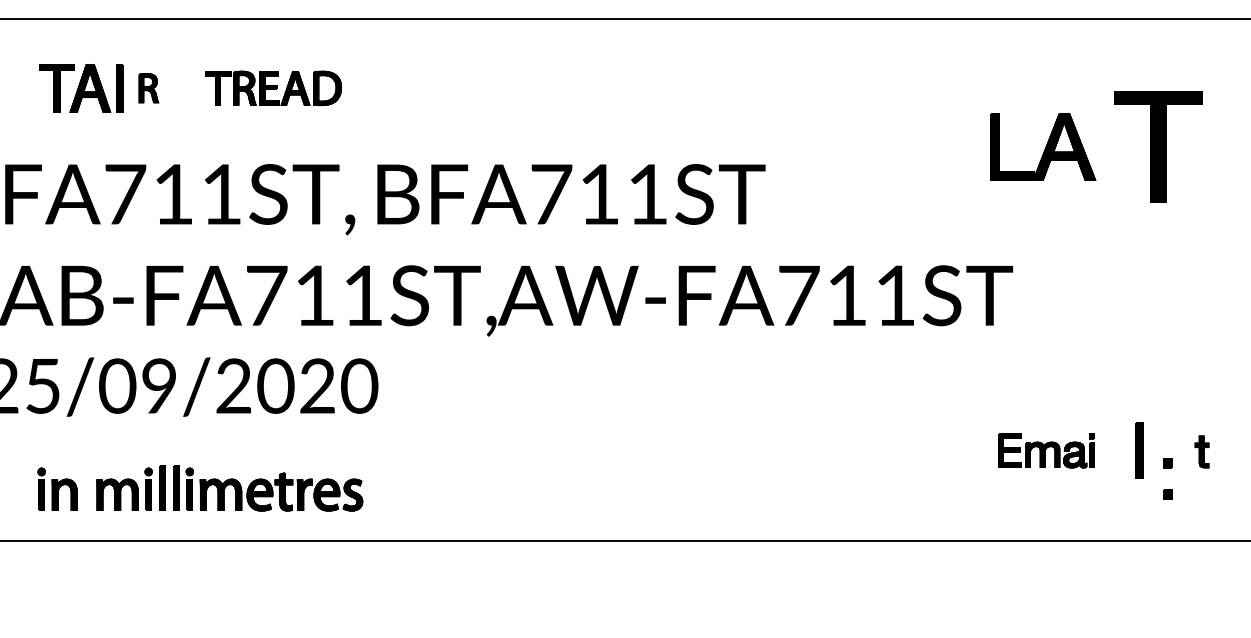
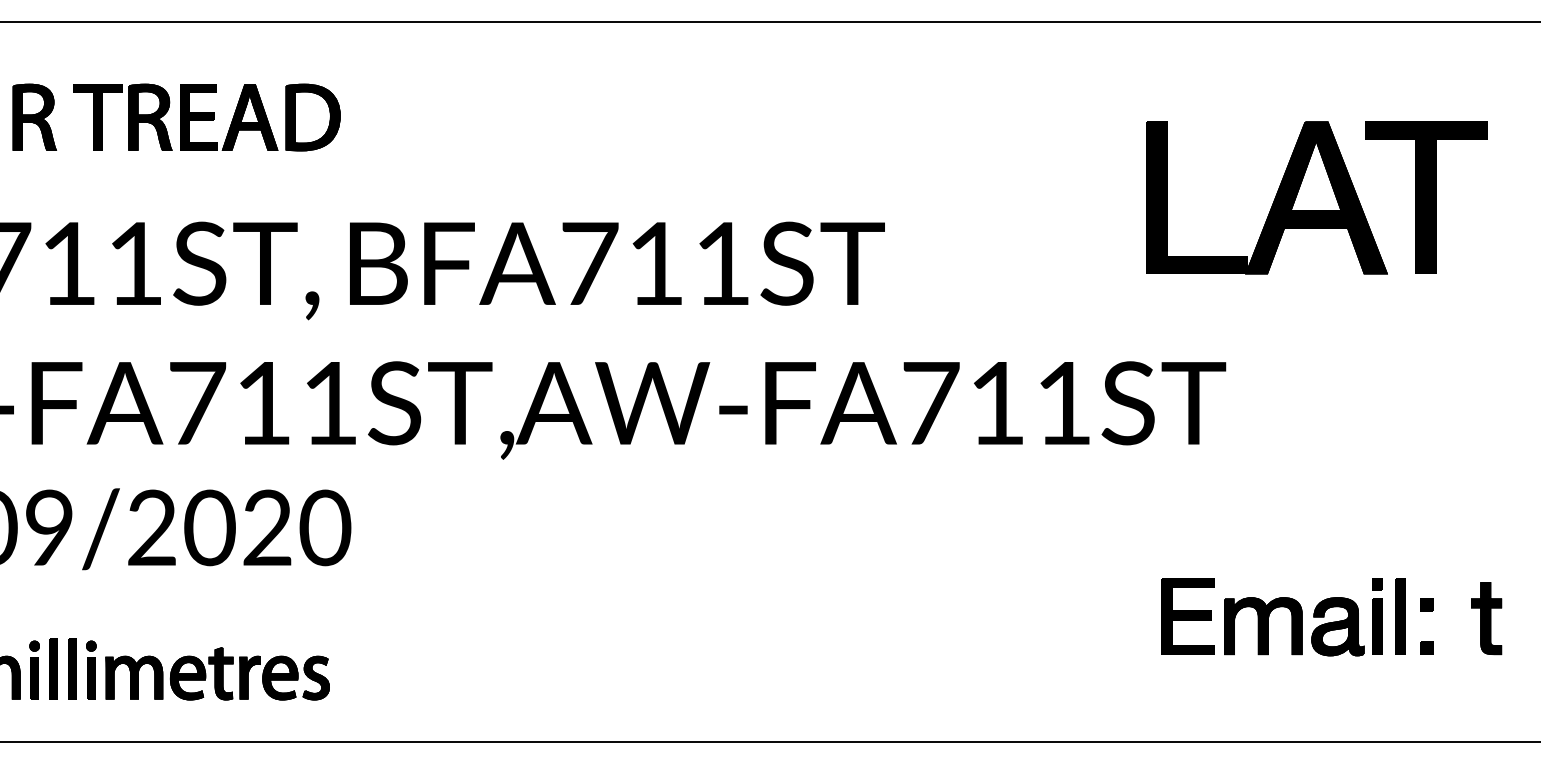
part: (148, 87) -> (34, 116), size x1.67
part: (273, 88) -> (206, 117), size x1.43
part: (1042, 146) -> (1266, 197), size x1.67
part: (1046, 450) -> (1272, 616), size x1.67
part: (1201, 451) -> (1485, 617), size x1.67
part: (1167, 468) -> (1426, 612), moved

